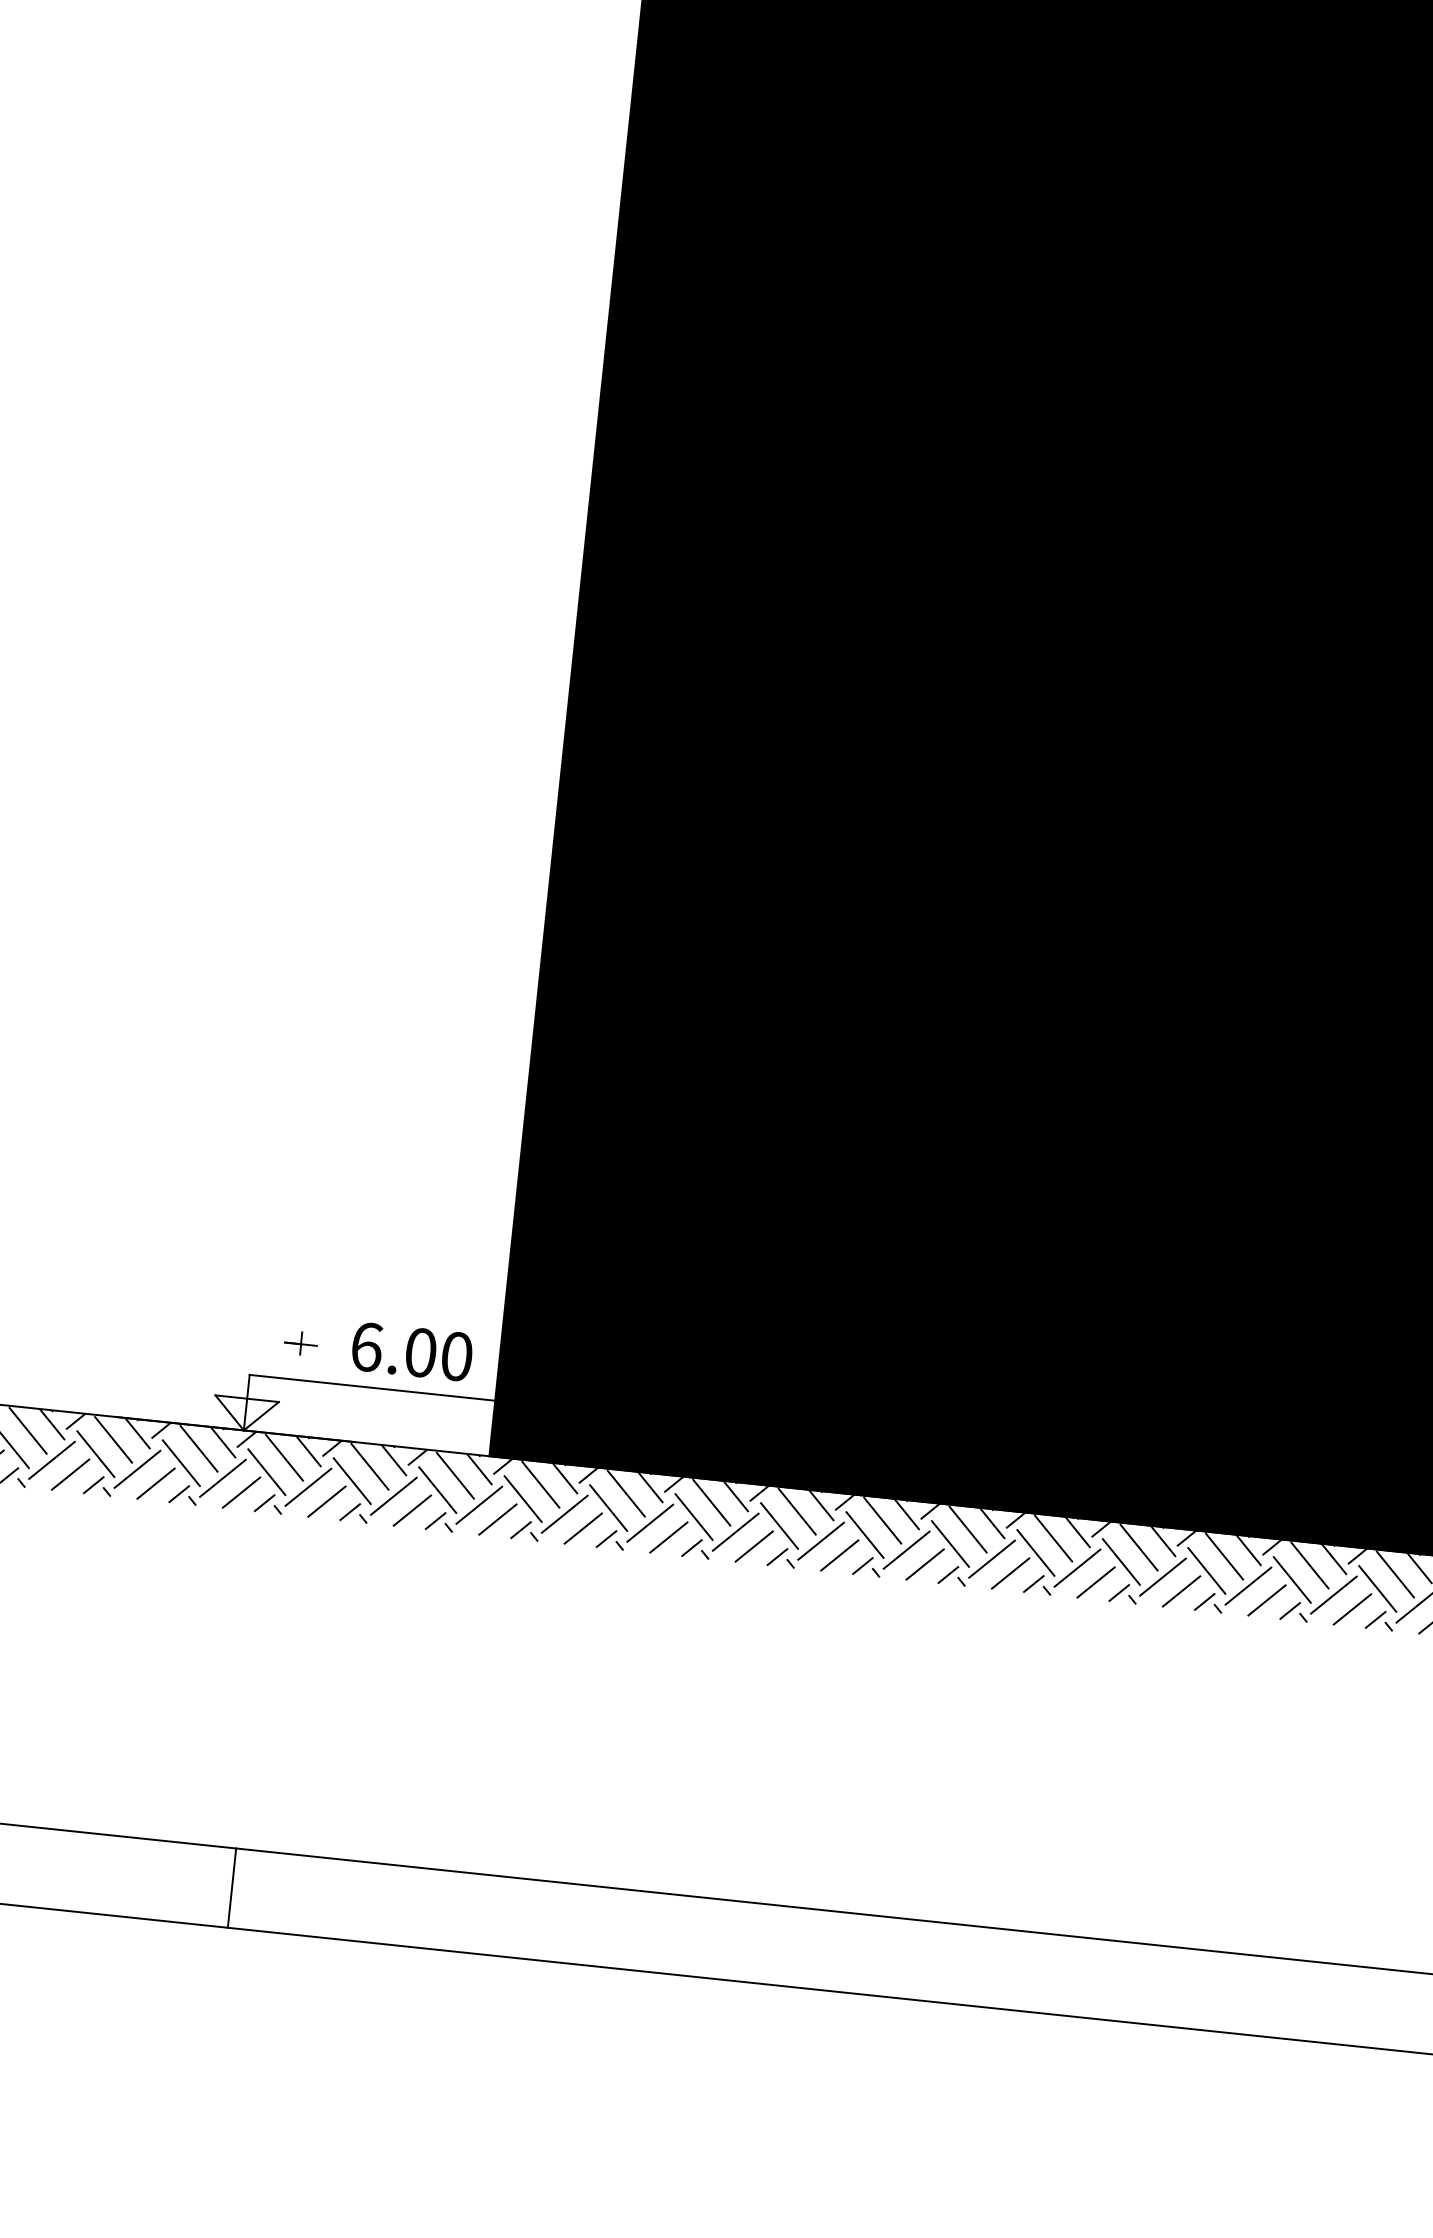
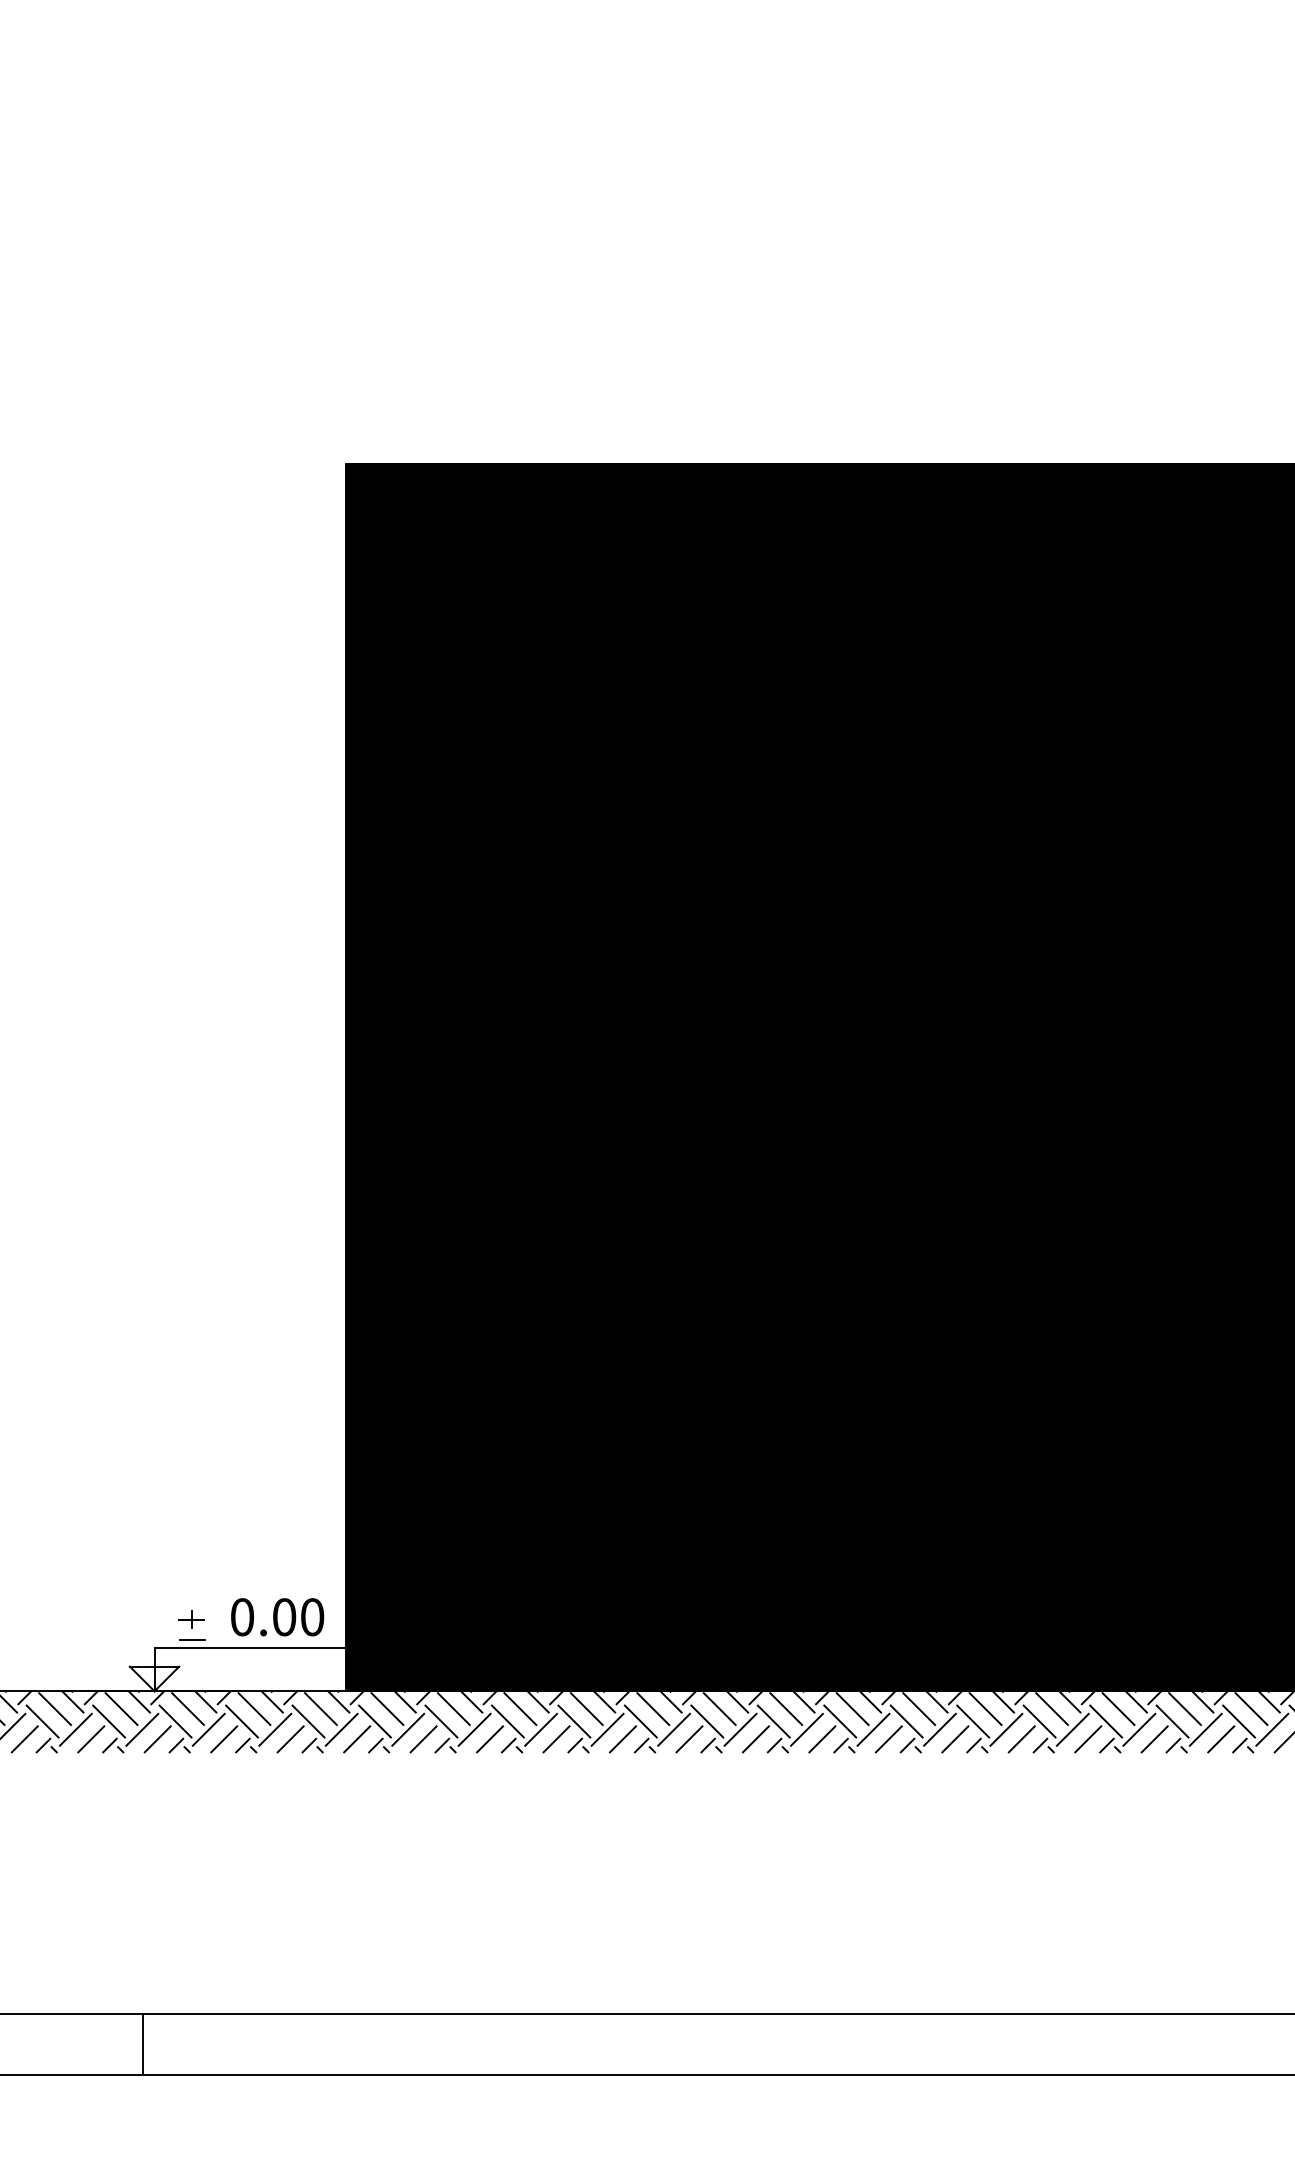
text: (366, 1347) -> (242, 1617), 6.00 -> 0.00
line: (299, 1368) -> (192, 1639), added
line: (232, 1888) -> (143, 2044), moved

